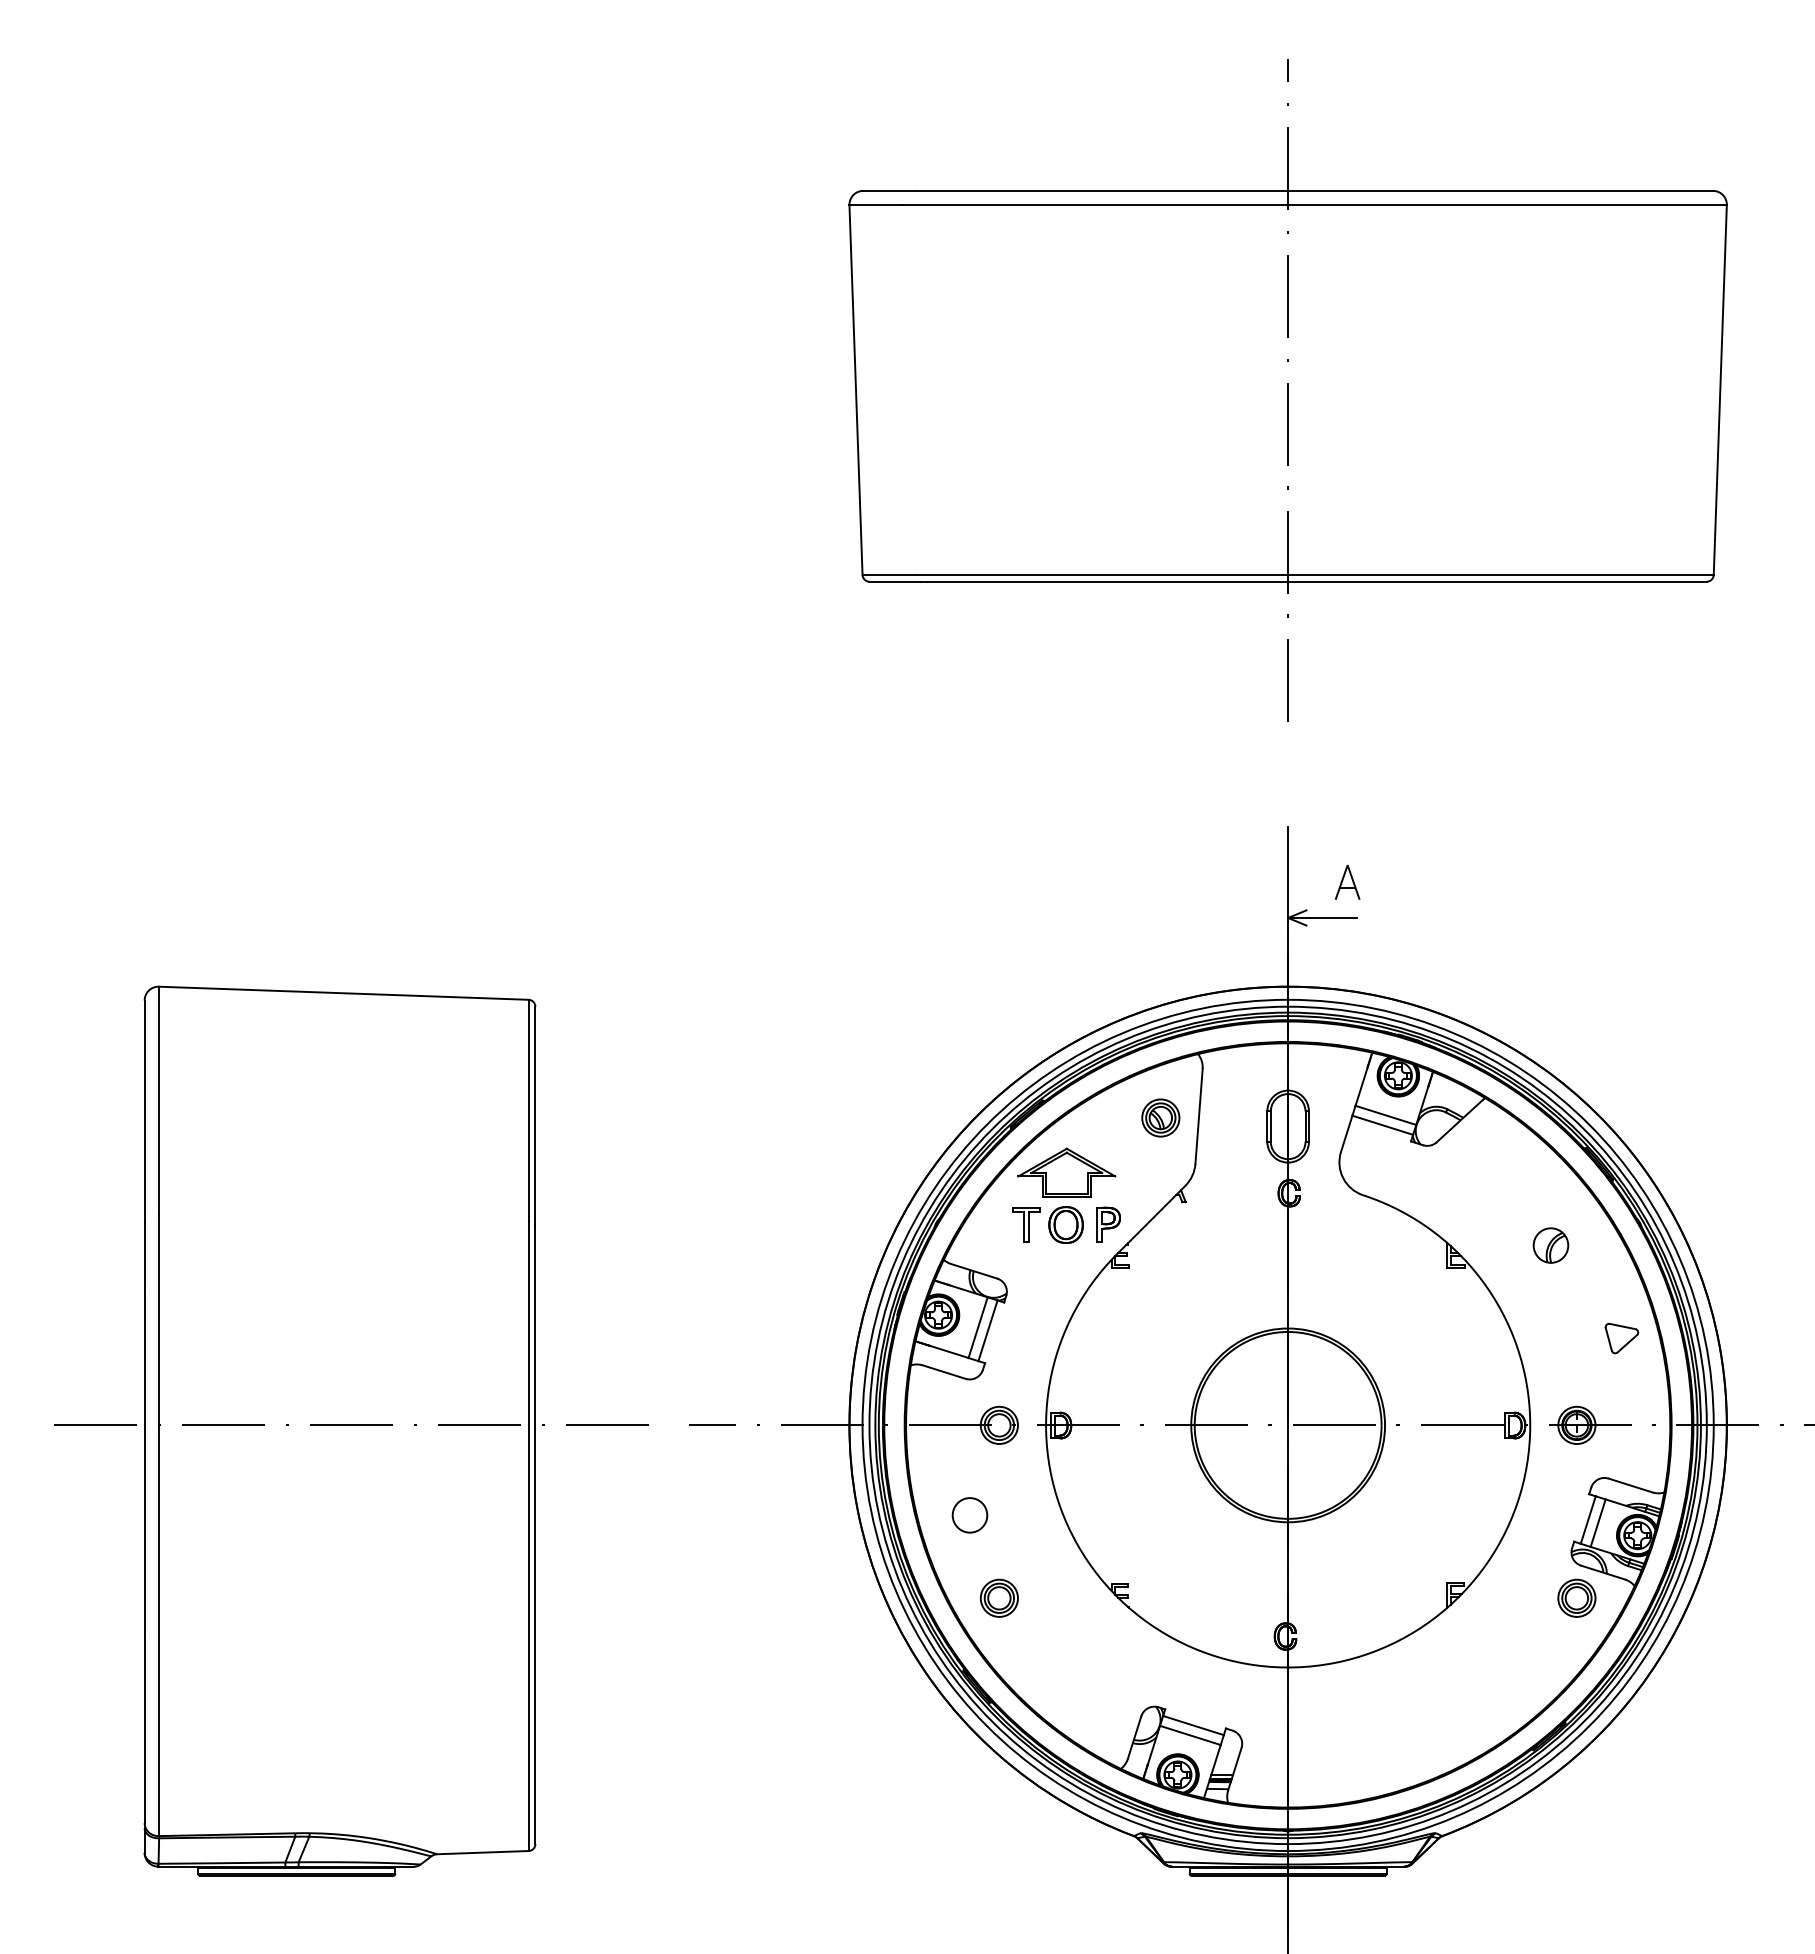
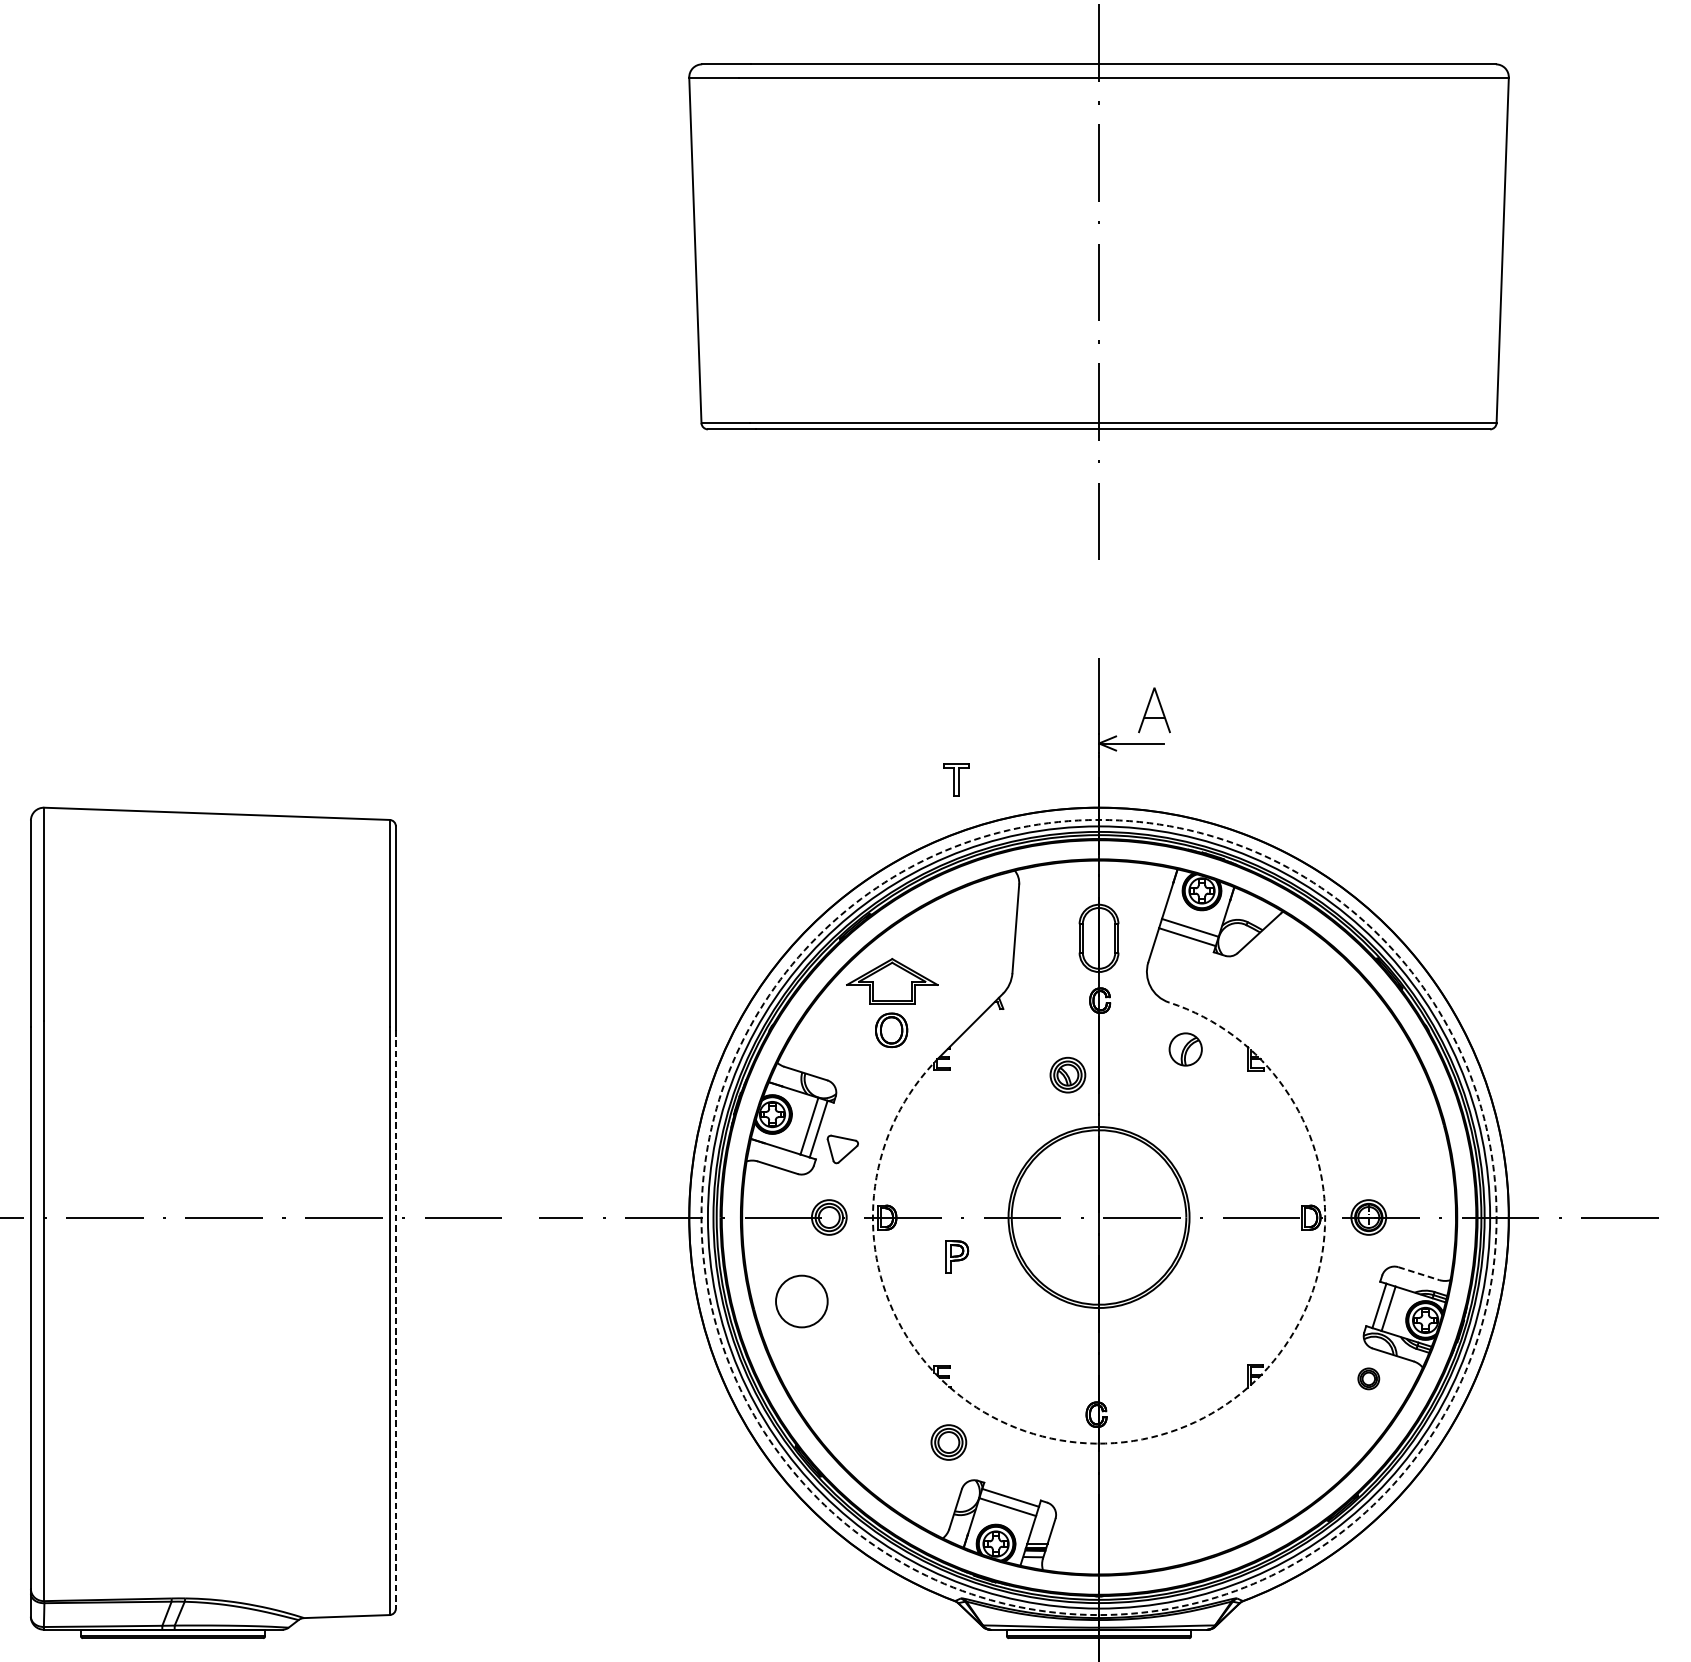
part: (1347, 882) -> (1154, 710), size x1.4
part: (1160, 1117) -> (1067, 1074), moved
part: (1026, 1224) -> (956, 779), moved
part: (1108, 1224) -> (957, 1256), moved
part: (1550, 1245) -> (1185, 1049), moved
part: (1621, 1338) -> (842, 1149), moved
circle: (1287, 1425) -> (1098, 1217), solid -> dashed
line: (1630, 1485) -> (1418, 1273), solid -> dashed
circle: (969, 1515) -> (801, 1301), size x1.6
line: (535, 1534) -> (395, 1319), solid -> dashed
part: (998, 1597) -> (948, 1441), moved
part: (1576, 1597) -> (1368, 1378), size x0.6
arc: (1344, 1660) -> (1151, 1437), solid -> dashed

